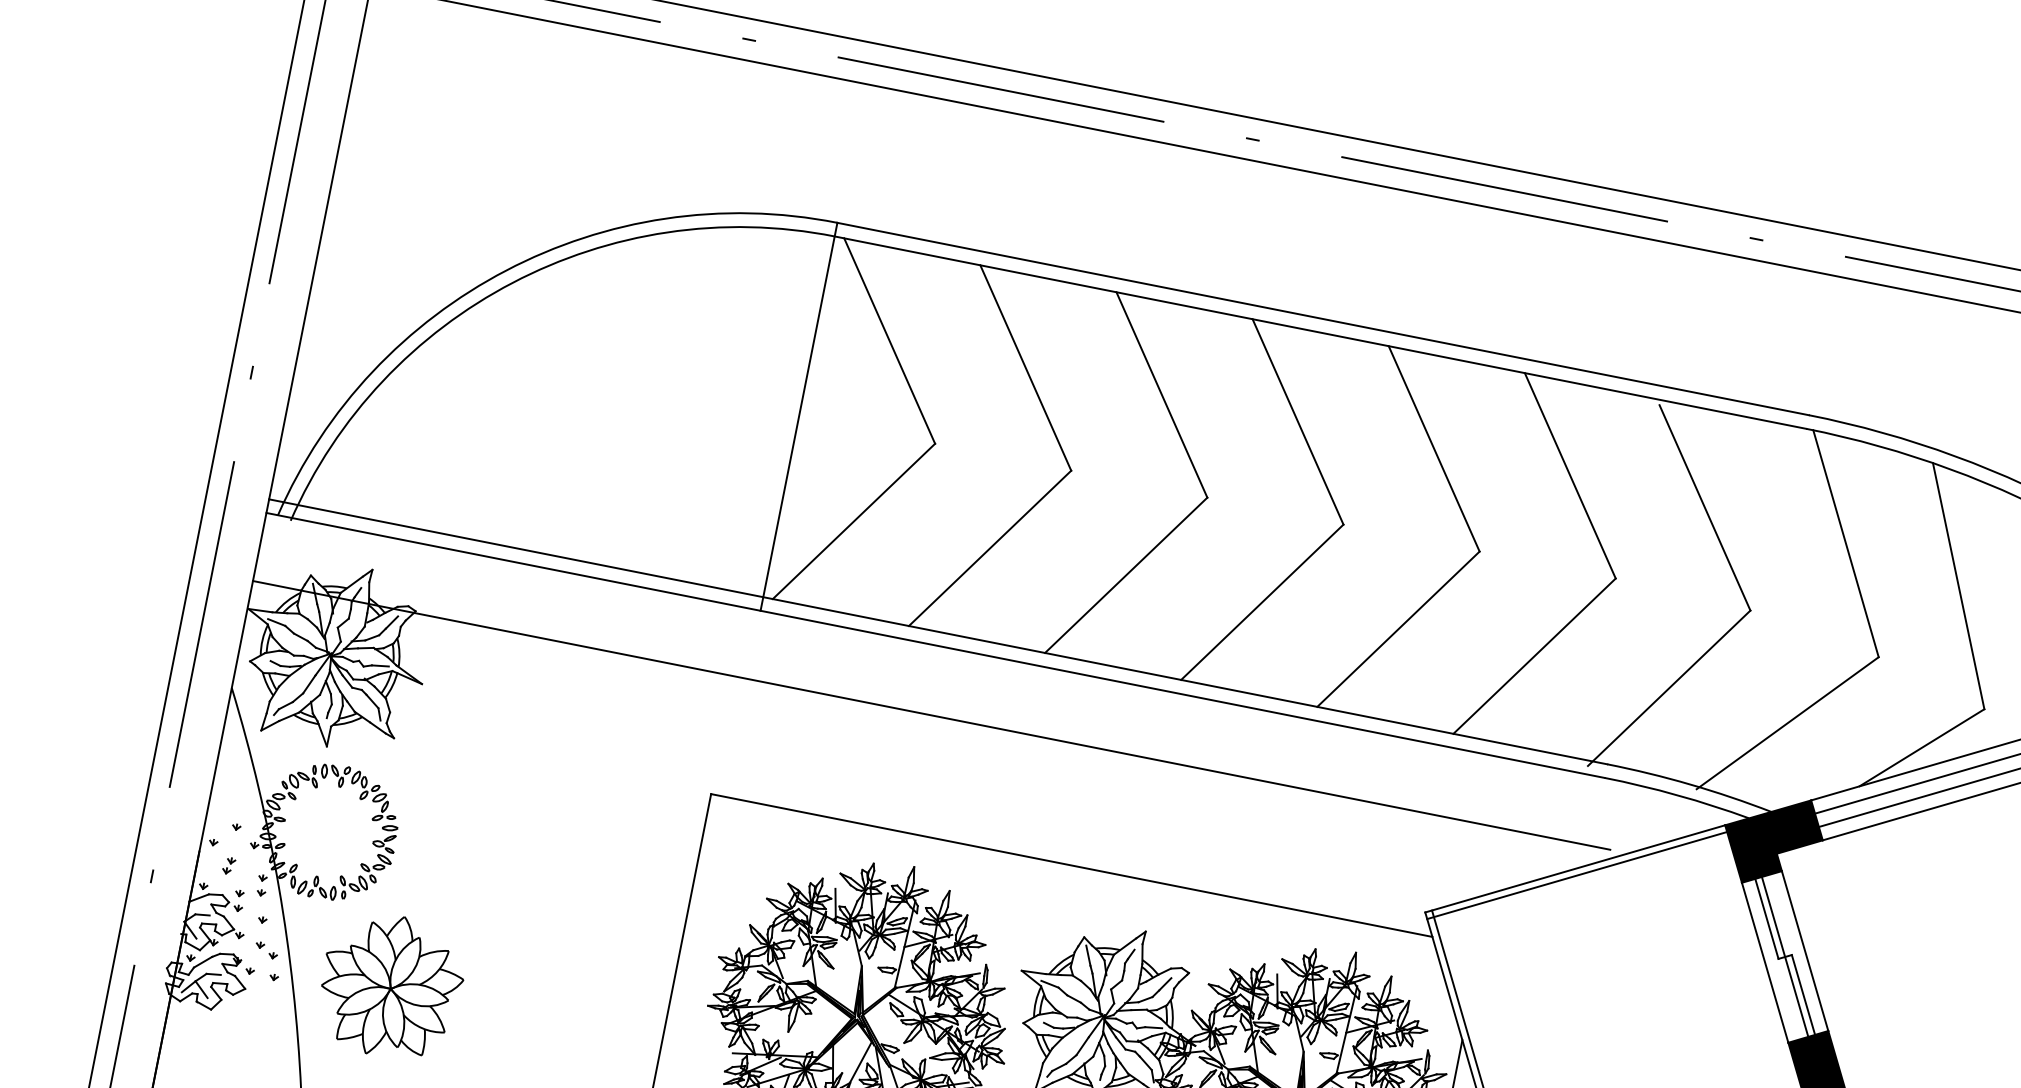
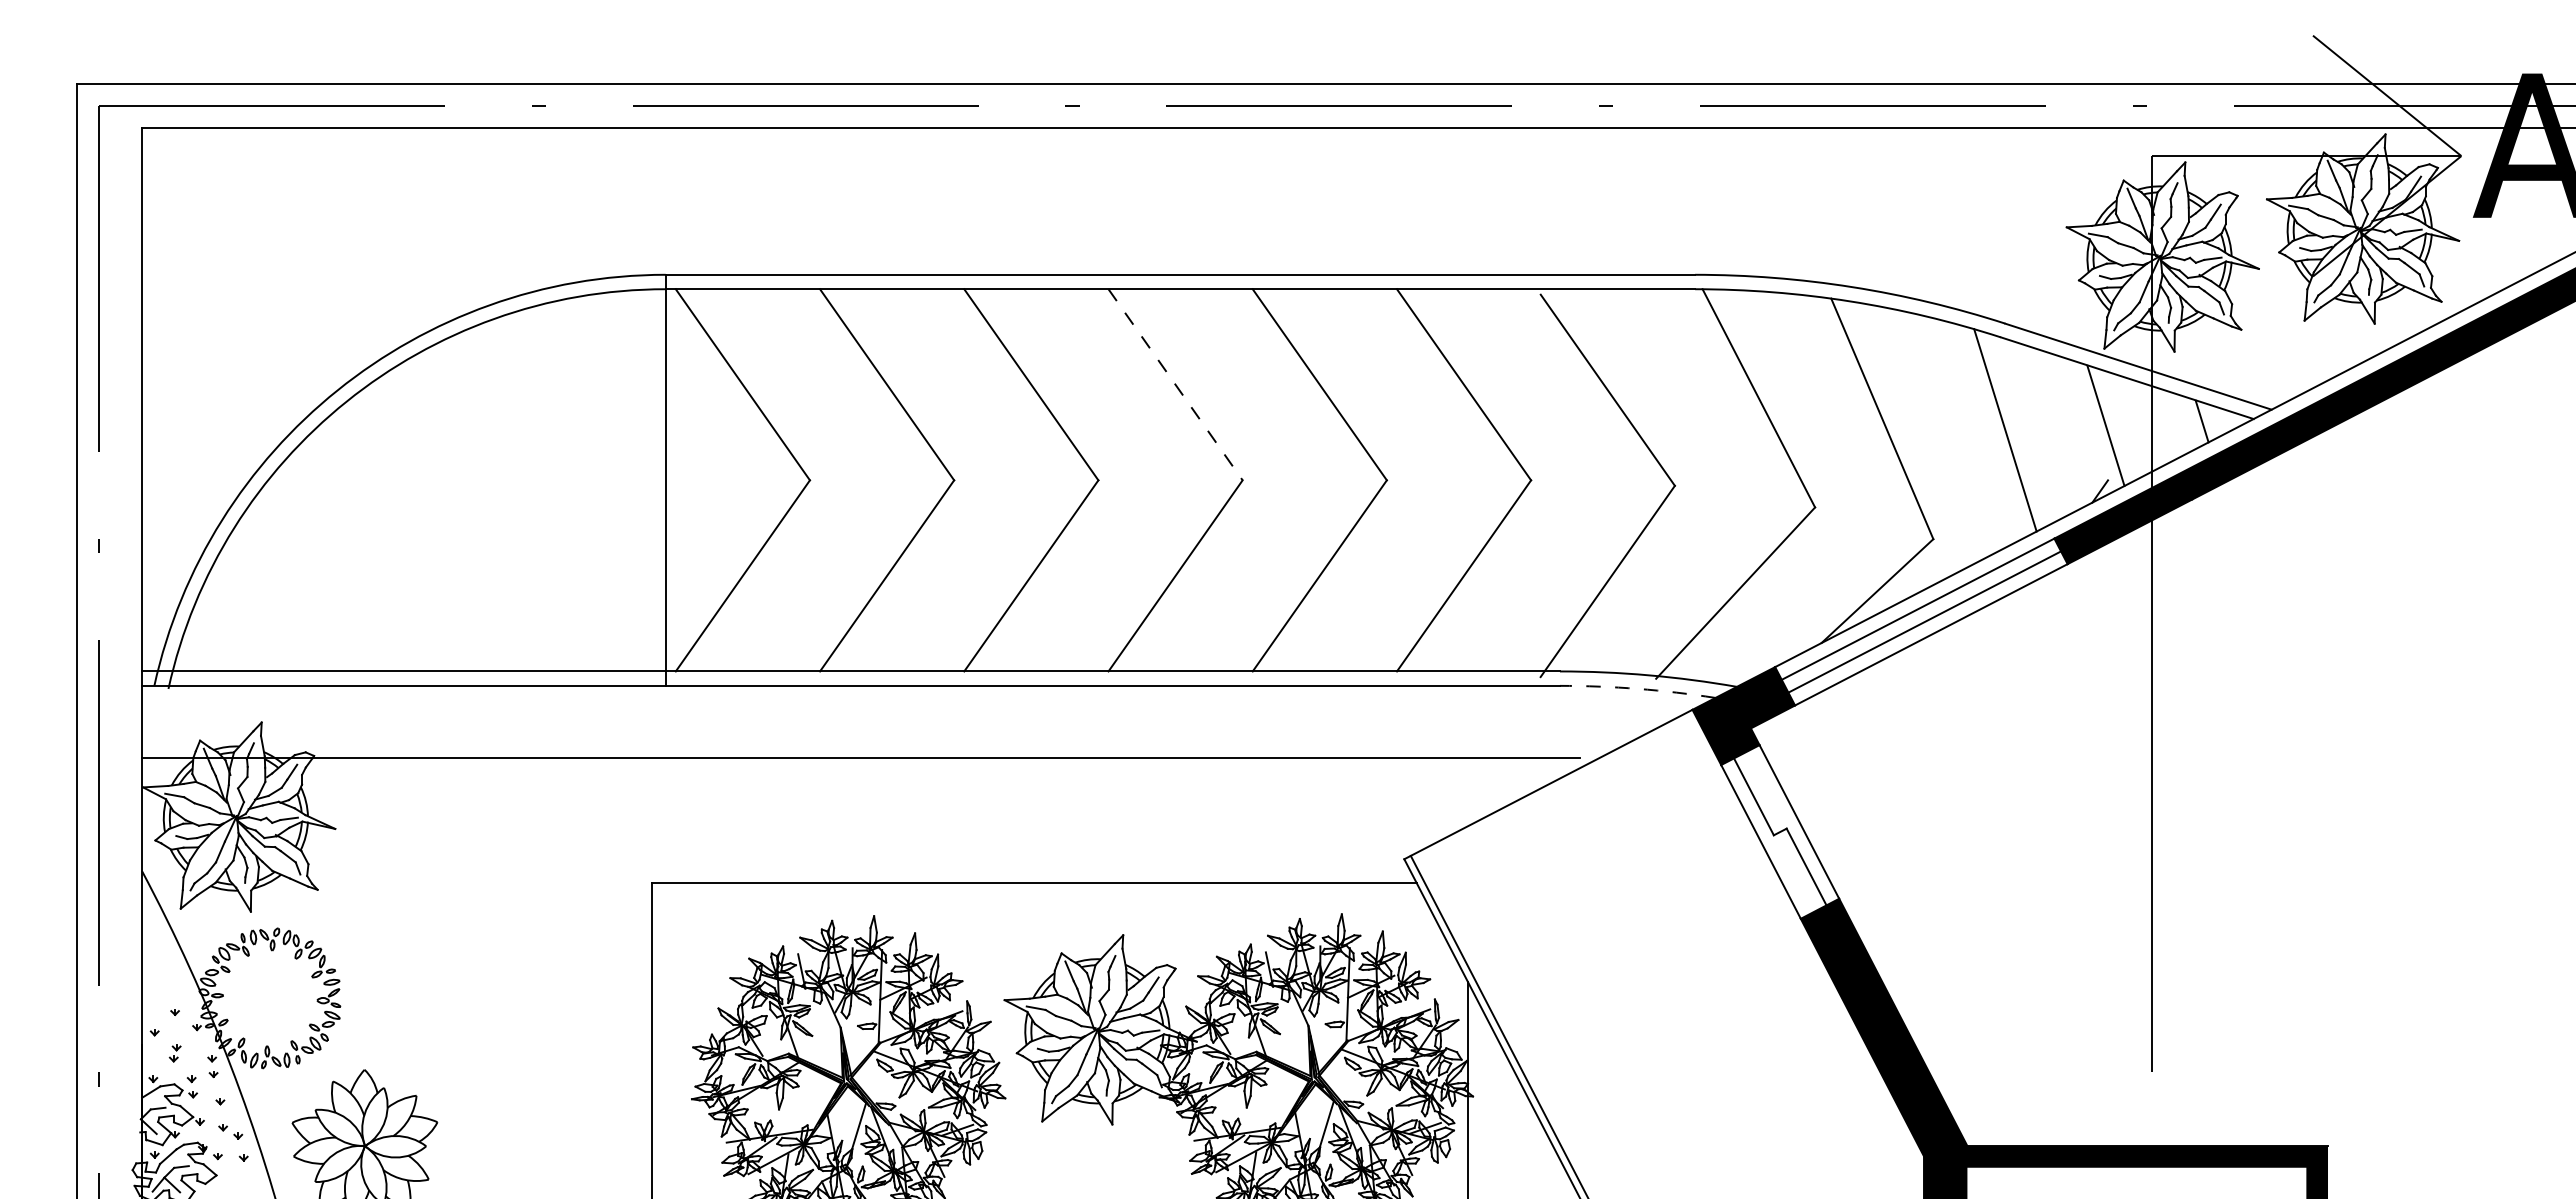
line: (1298, 421) -> (1175, 384), solid -> dashed
arc: (1677, 794) -> (1637, 688), solid -> dashed
line: (1577, 875) -> (1551, 790), removed
line: (1785, 956) -> (1780, 831), removed

